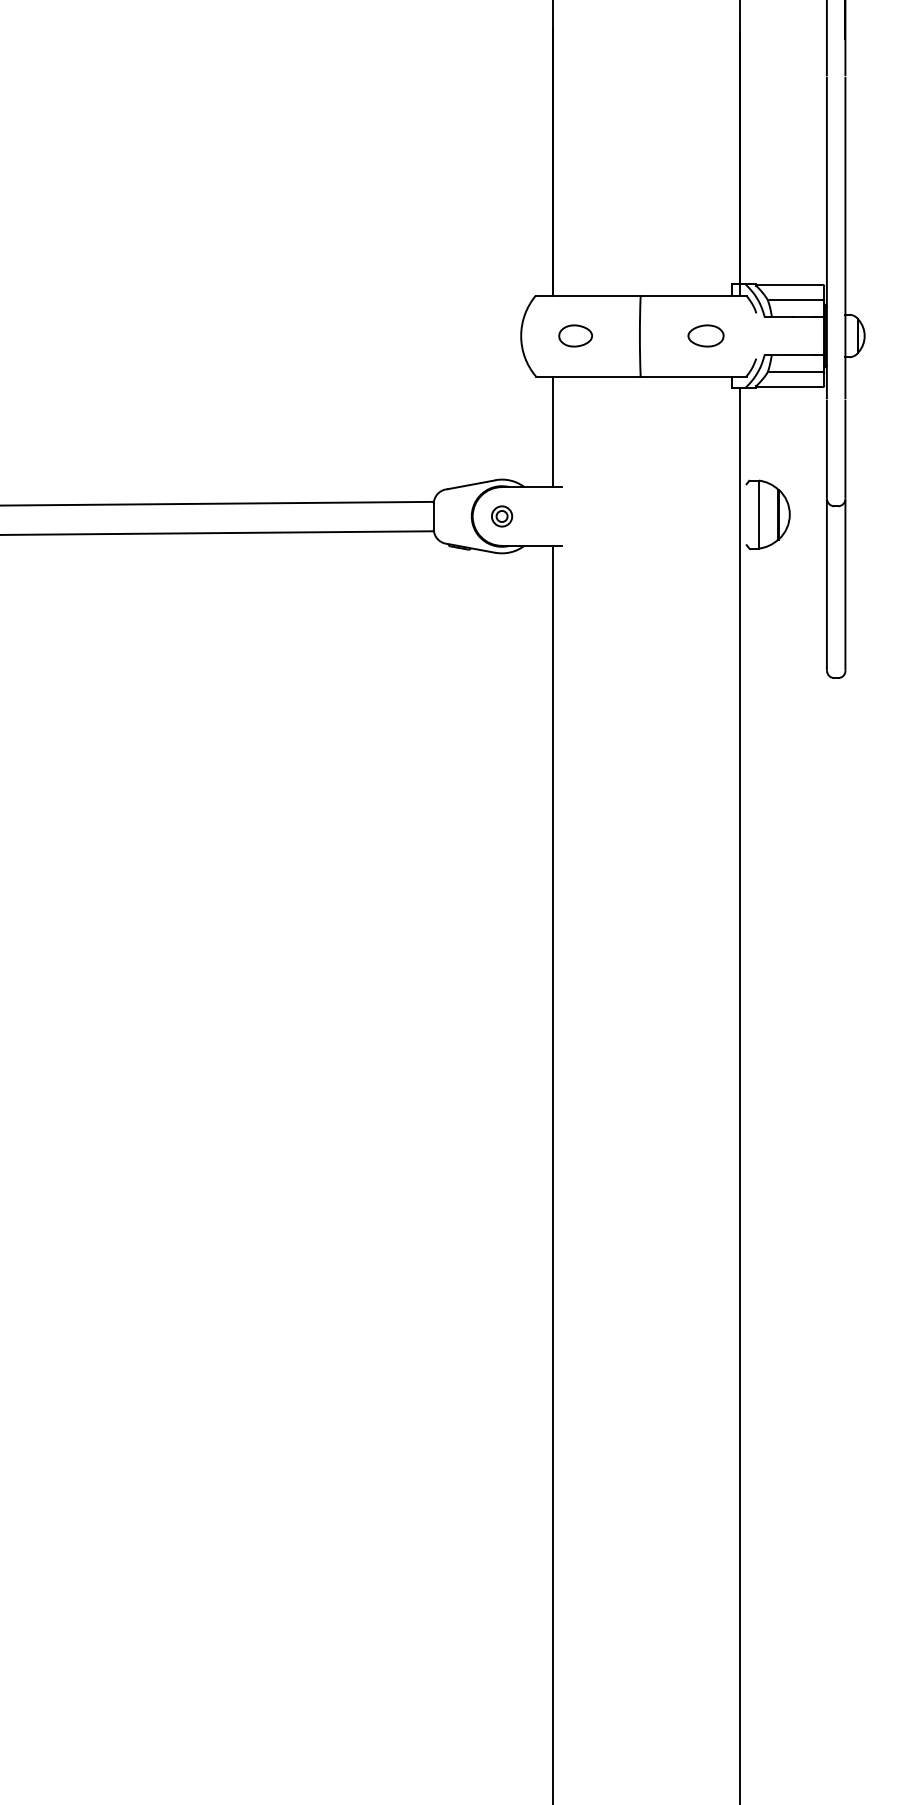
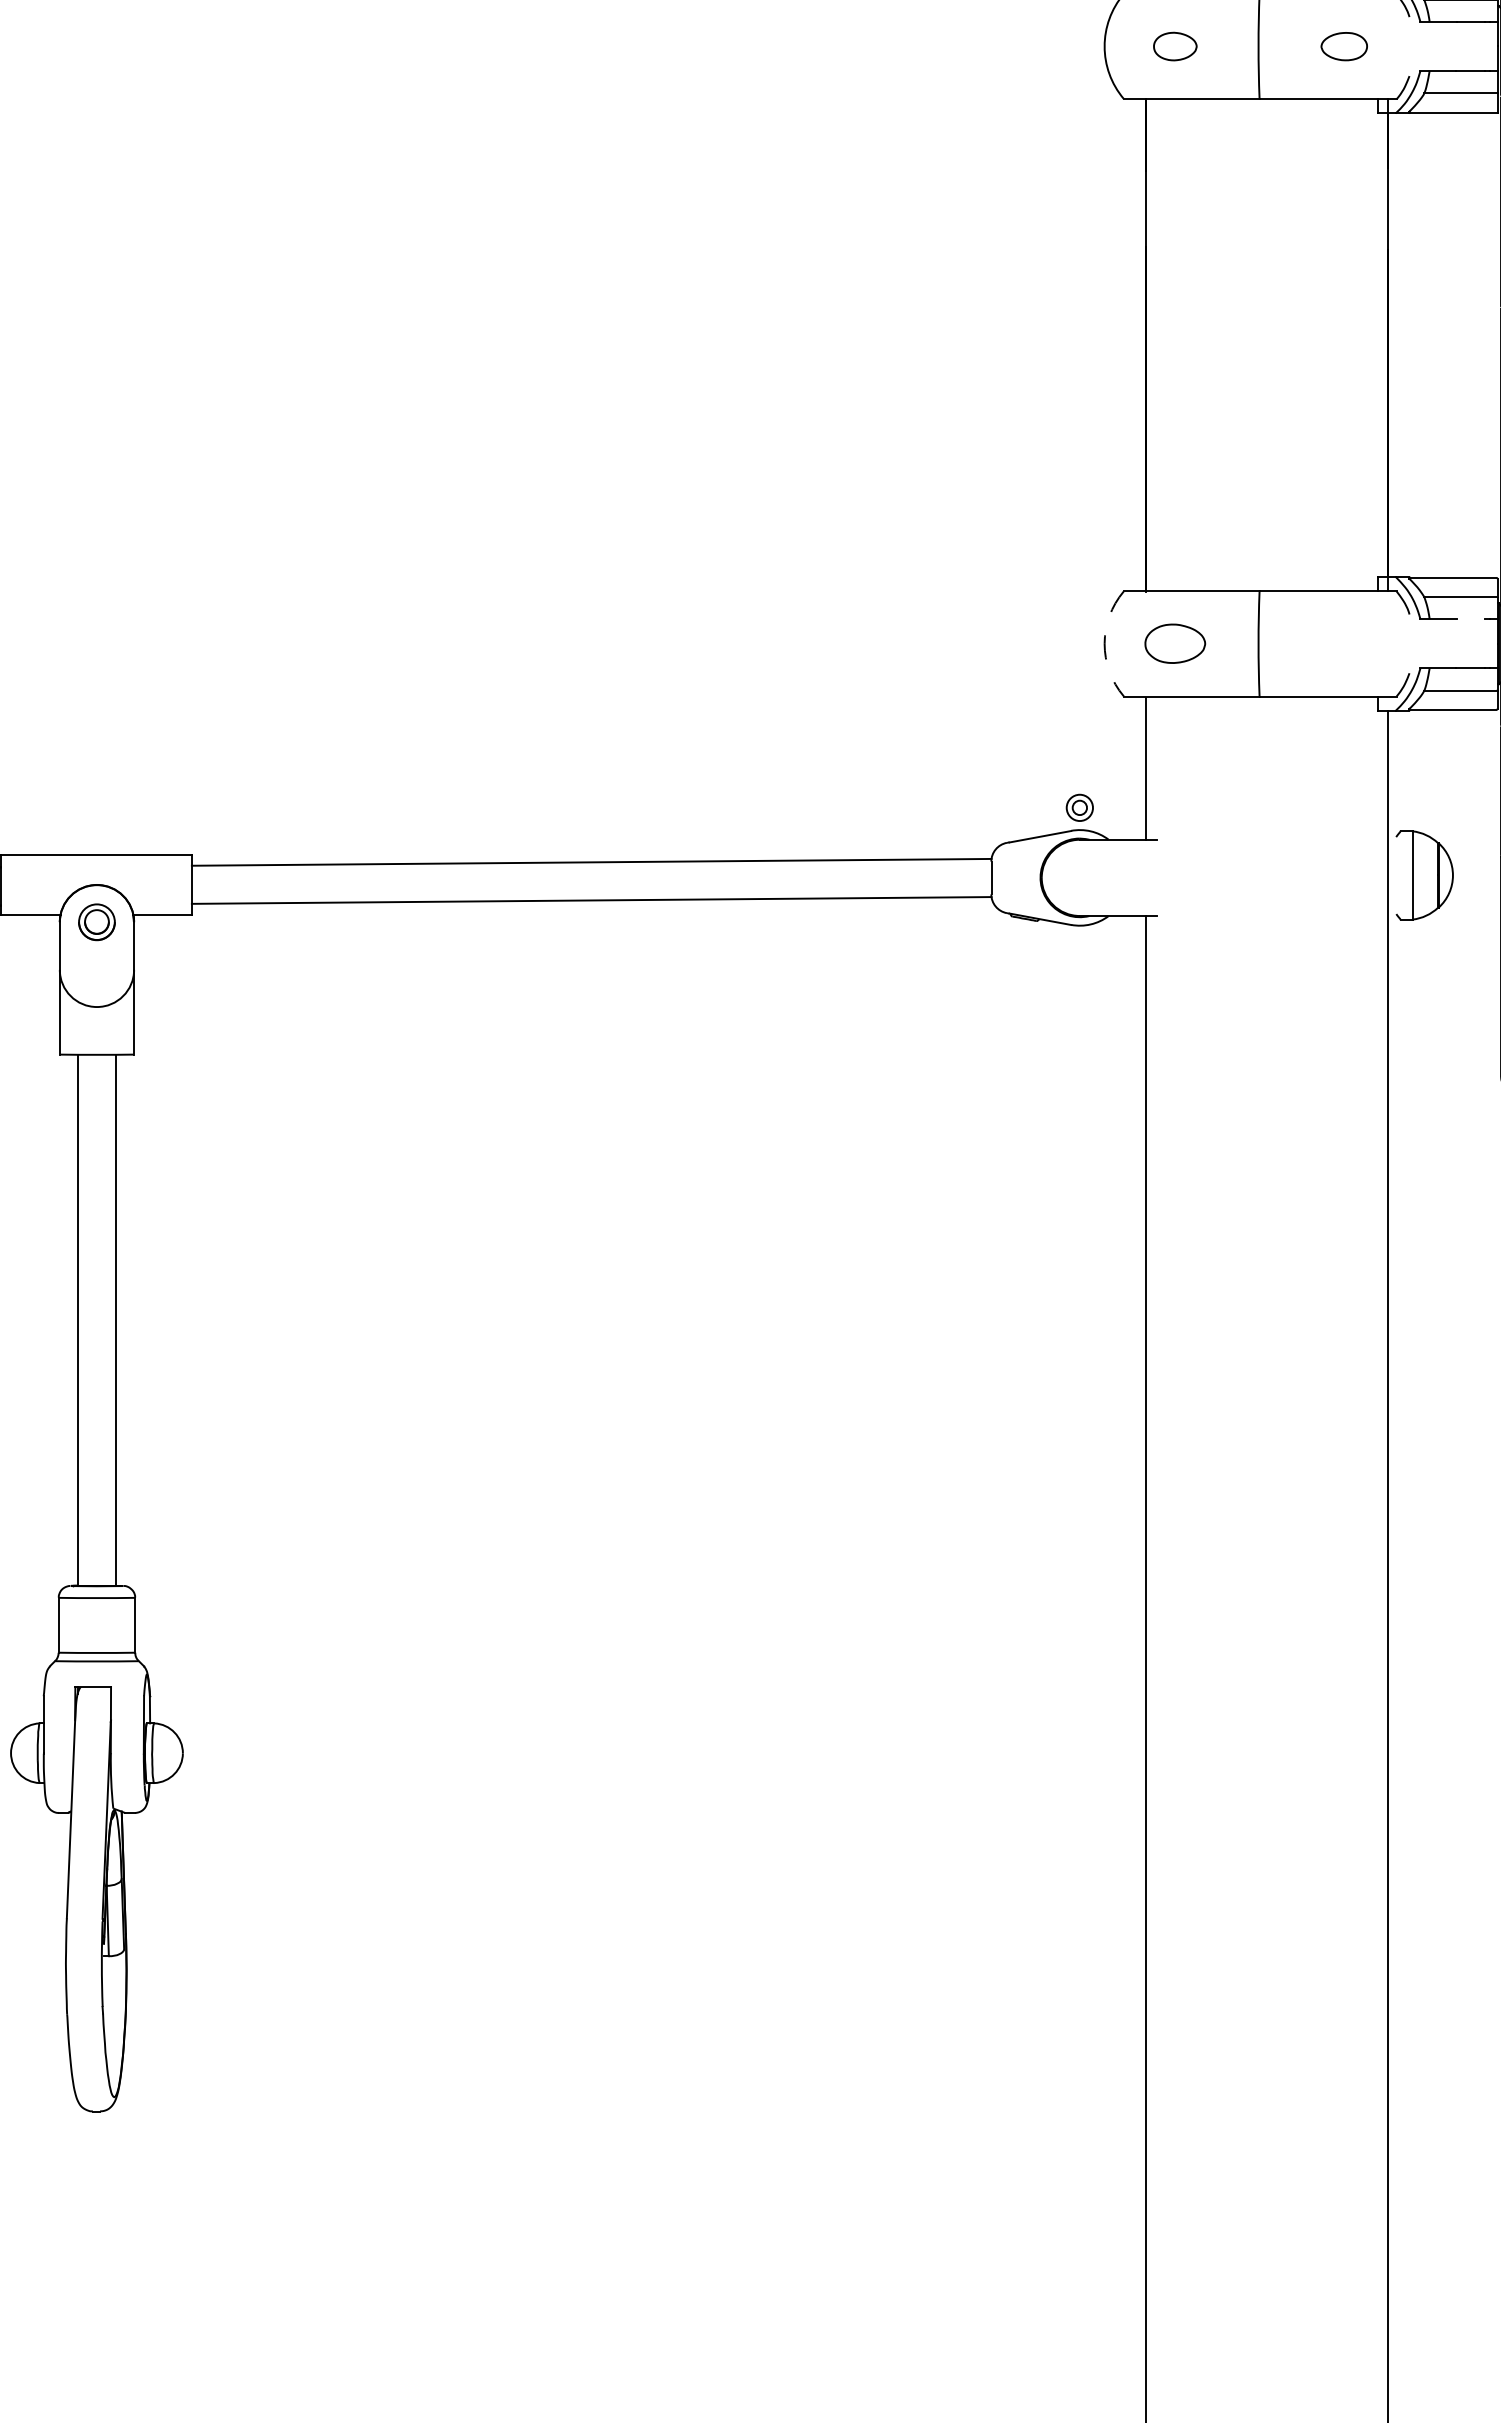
line: (803, 317) -> (1470, 619), removed
arc: (521, 335) -> (1104, 643), solid -> dashed
part: (575, 335) -> (1175, 643), size x1.4
part: (705, 335) -> (1343, 643), removed
part: (501, 516) -> (1079, 807), moved

